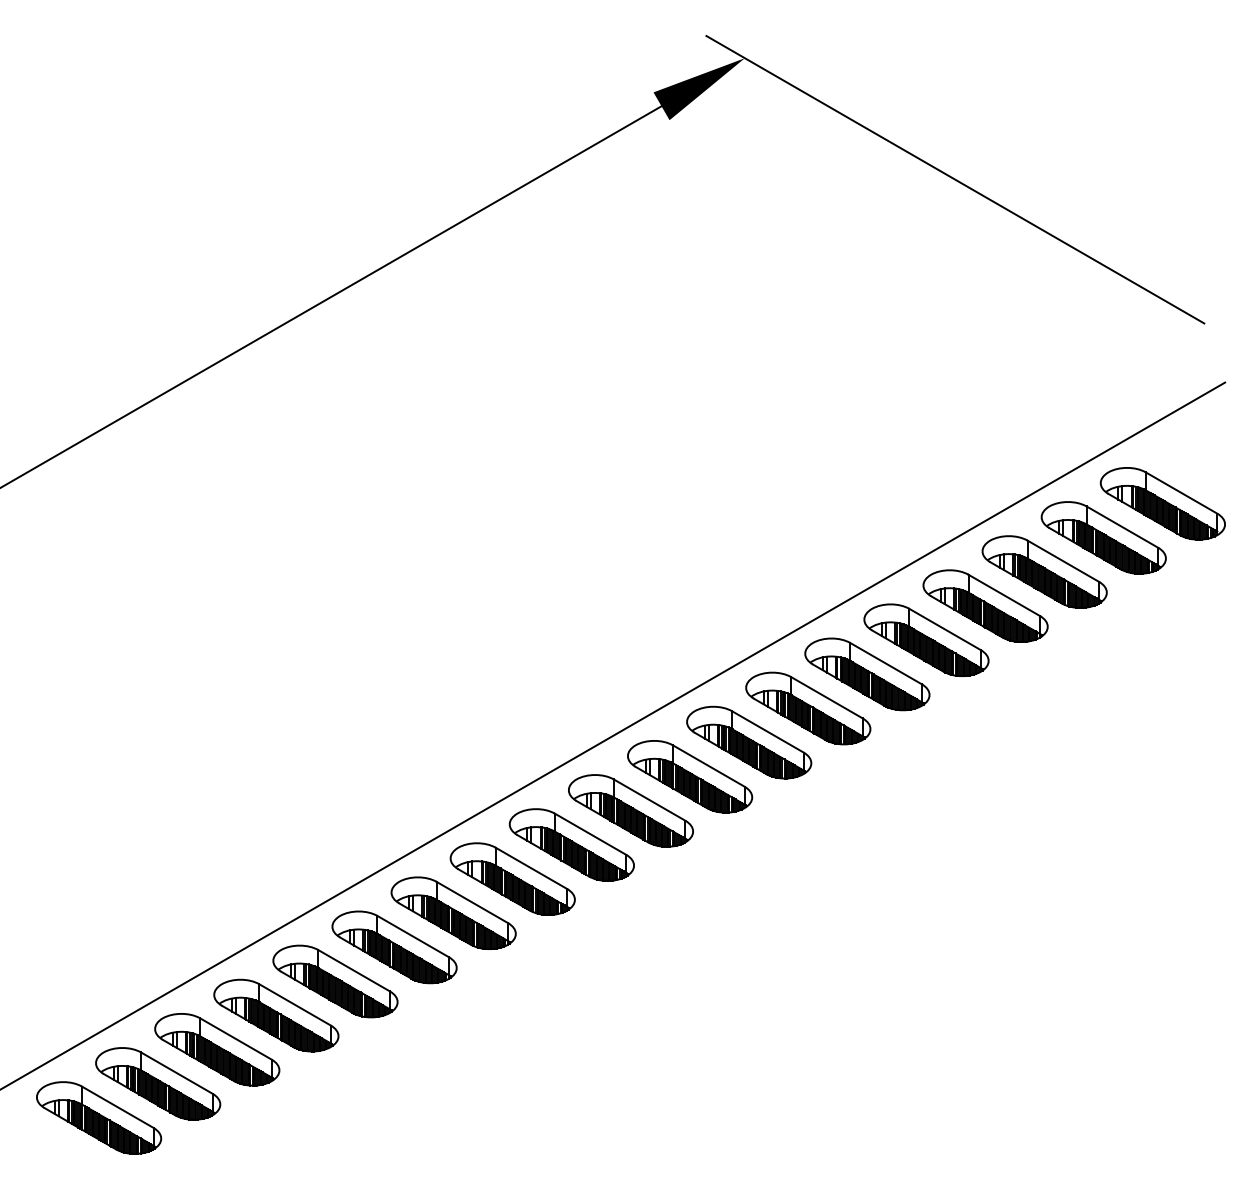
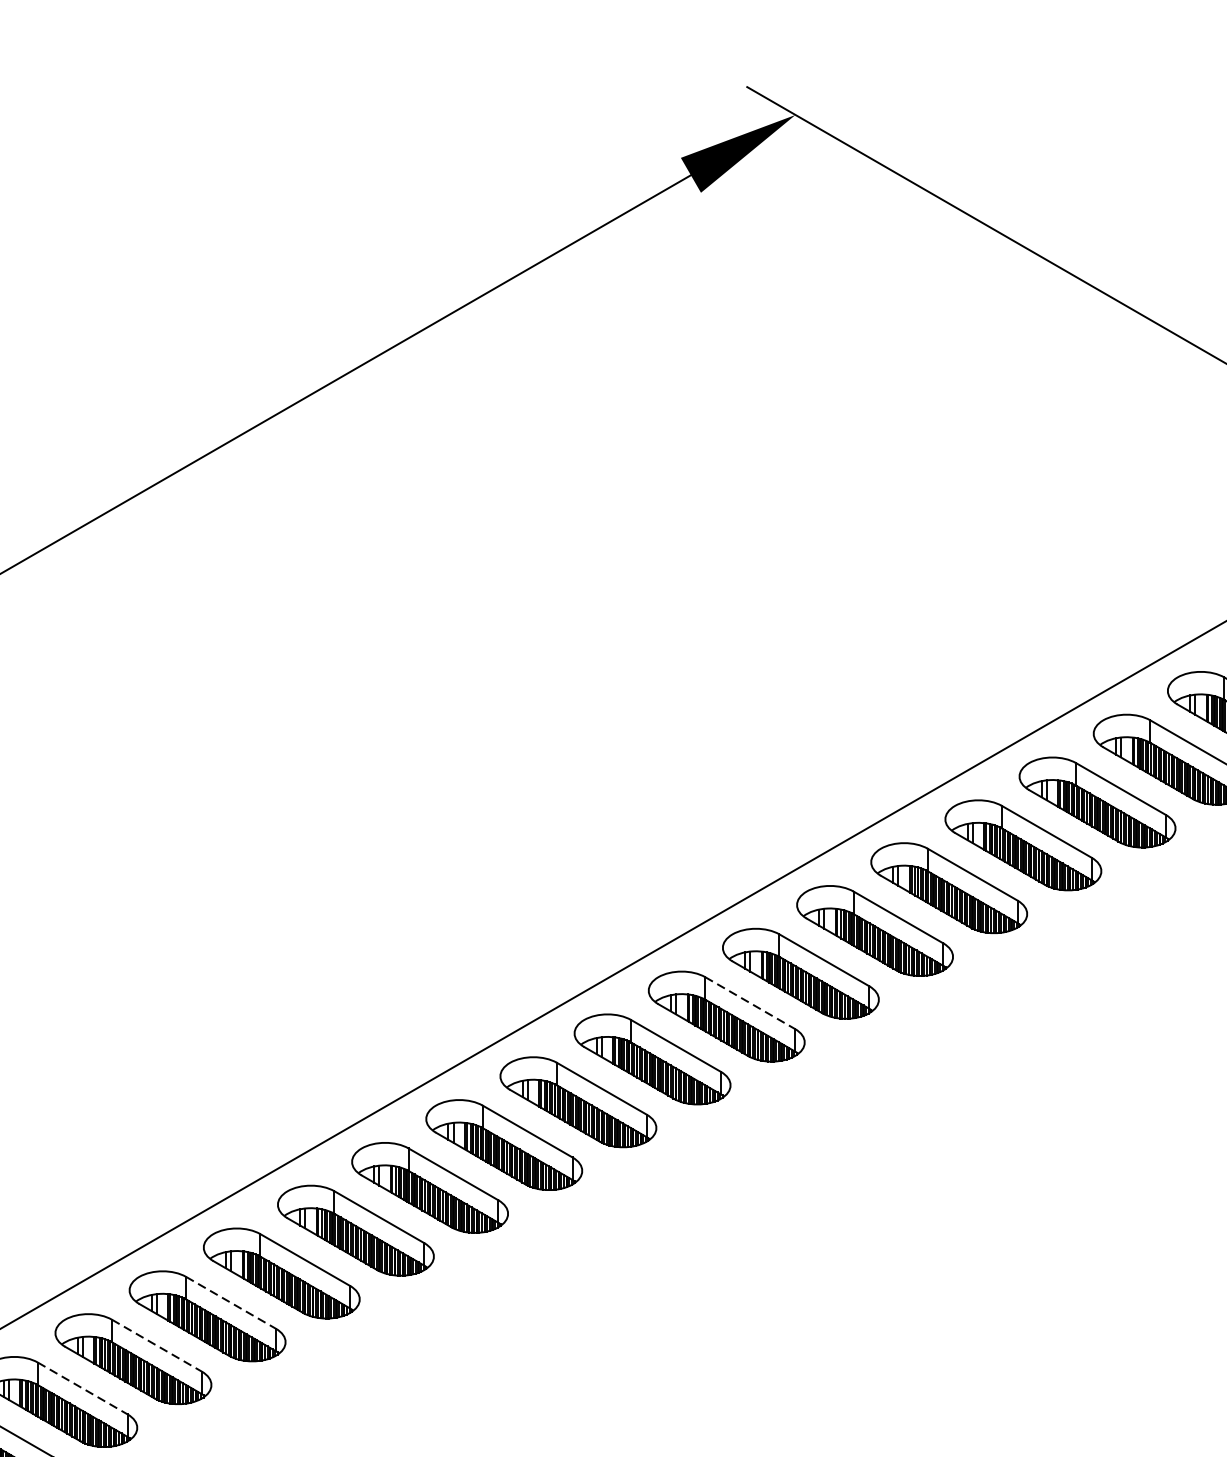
line: (709, 766) -> (751, 1003), solid -> dashed
line: (295, 1005) -> (231, 1303), solid -> dashed
line: (236, 1039) -> (157, 1346), solid -> dashed
line: (177, 1073) -> (83, 1388), solid -> dashed

